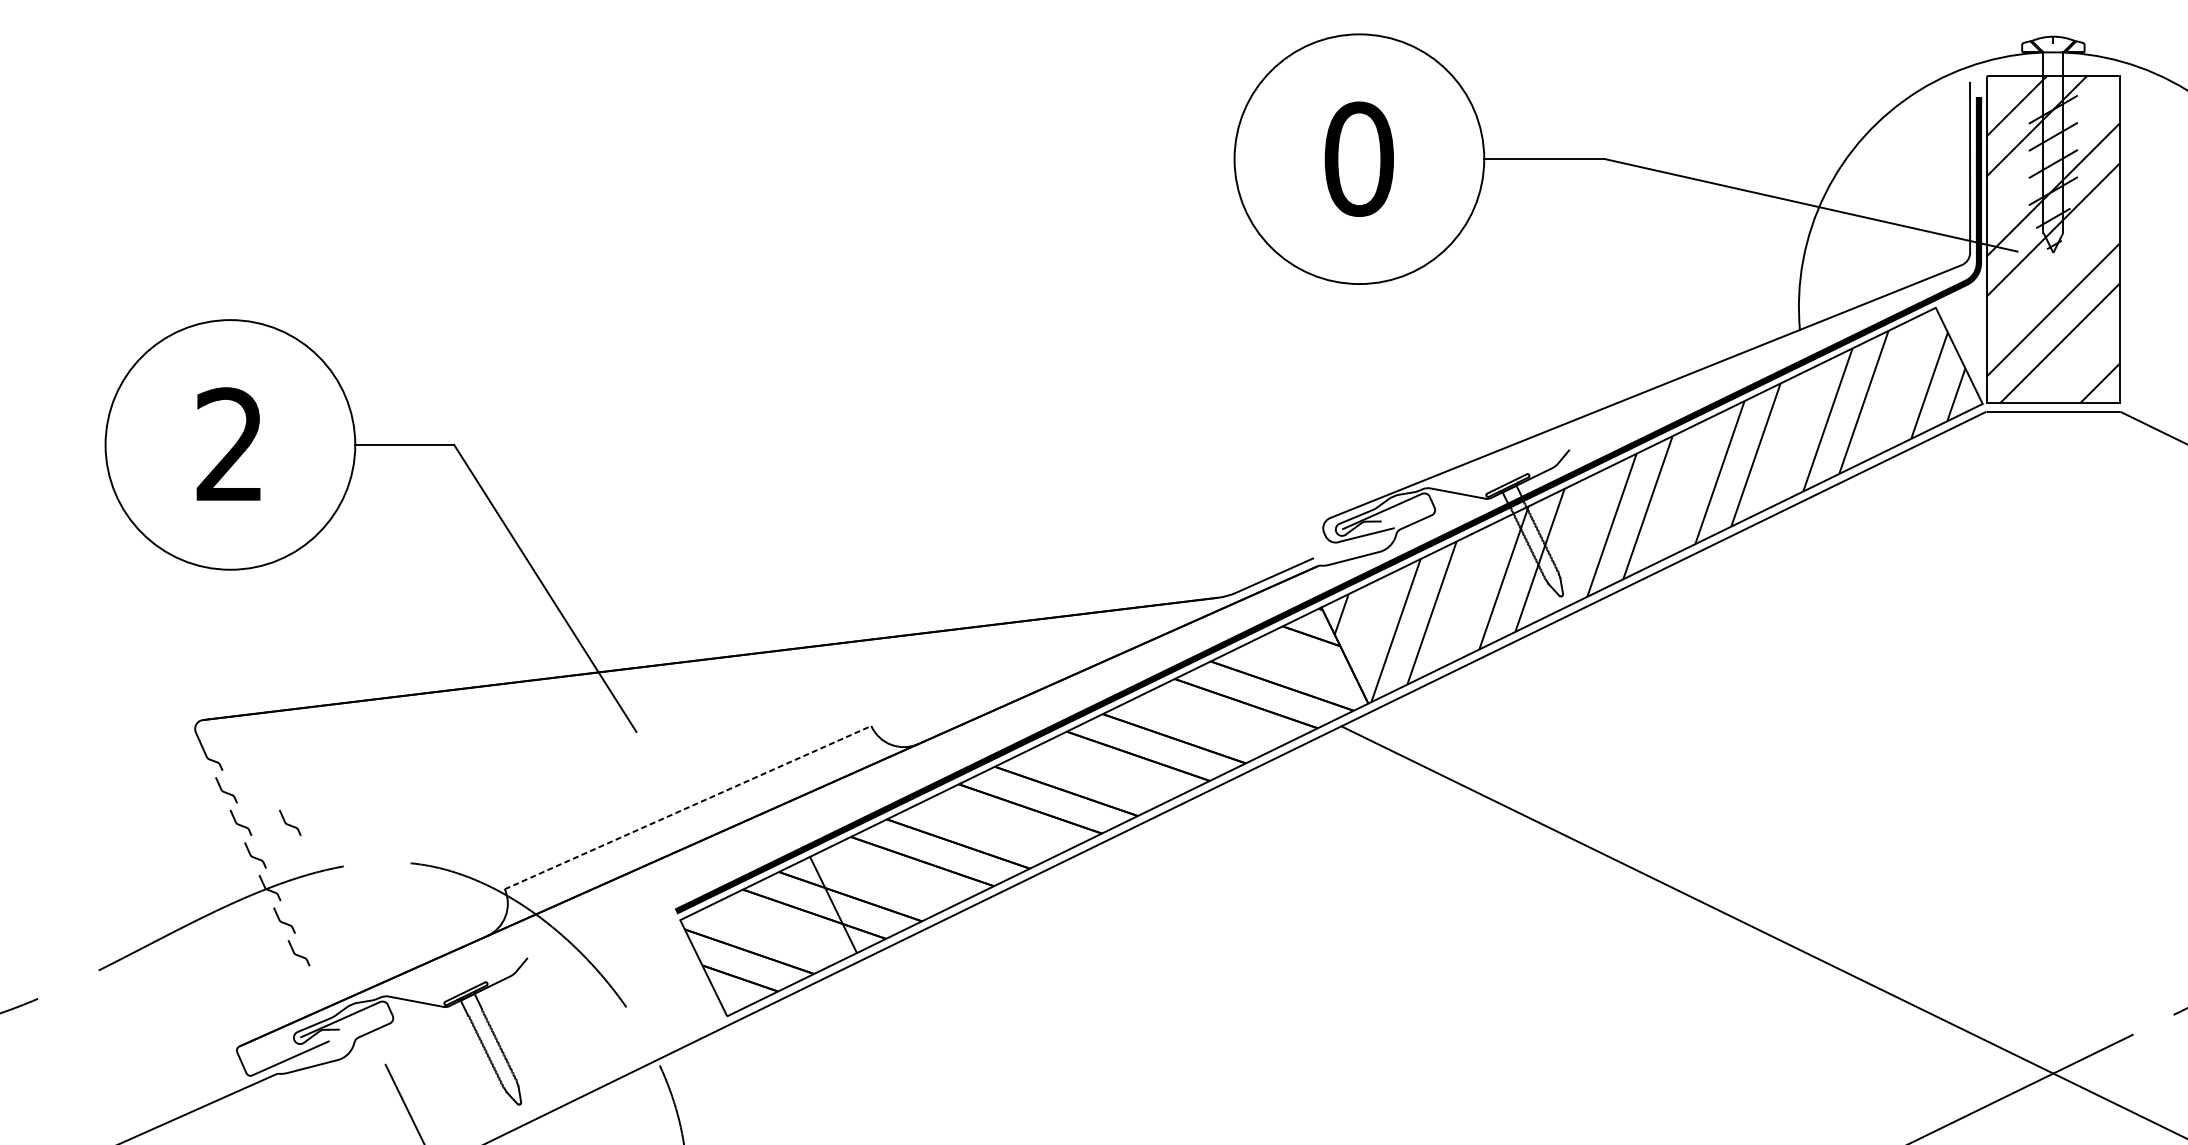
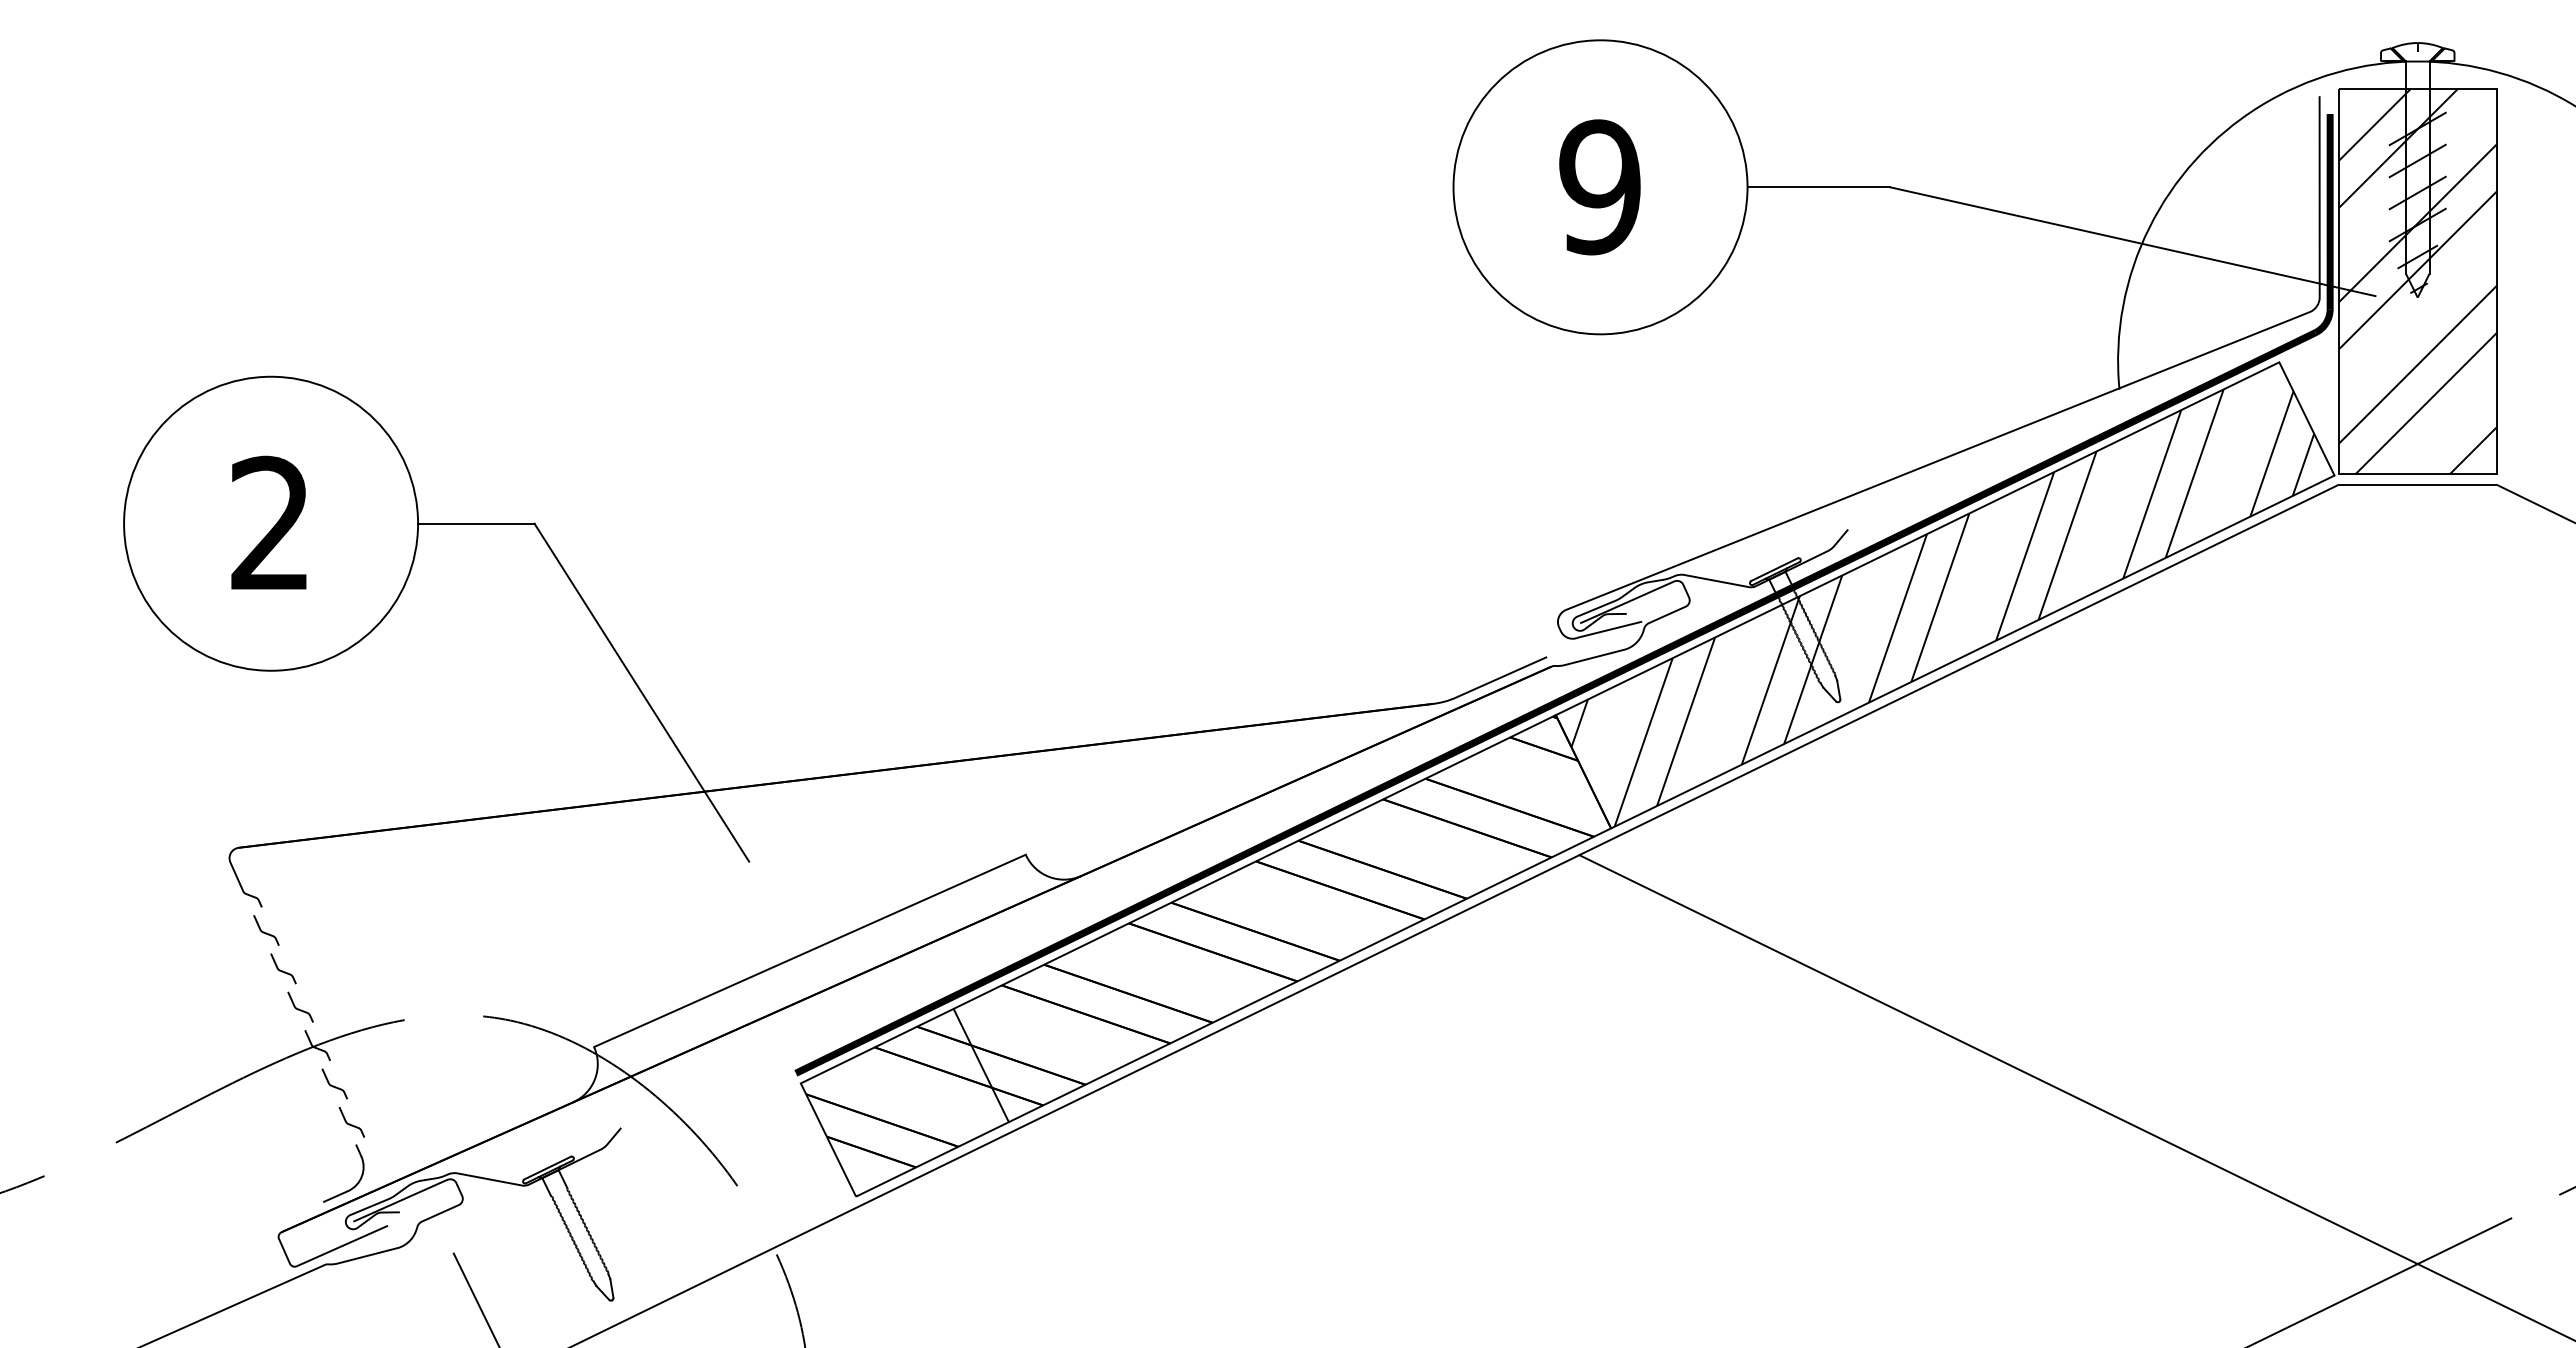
text: (1359, 159) -> (1600, 187), 0 -> 9
line: (688, 807) -> (810, 950), dashed -> solid
curve: (289, 824) -> (340, 970), removed
part: (302, 1006) -> (355, 1184), added

